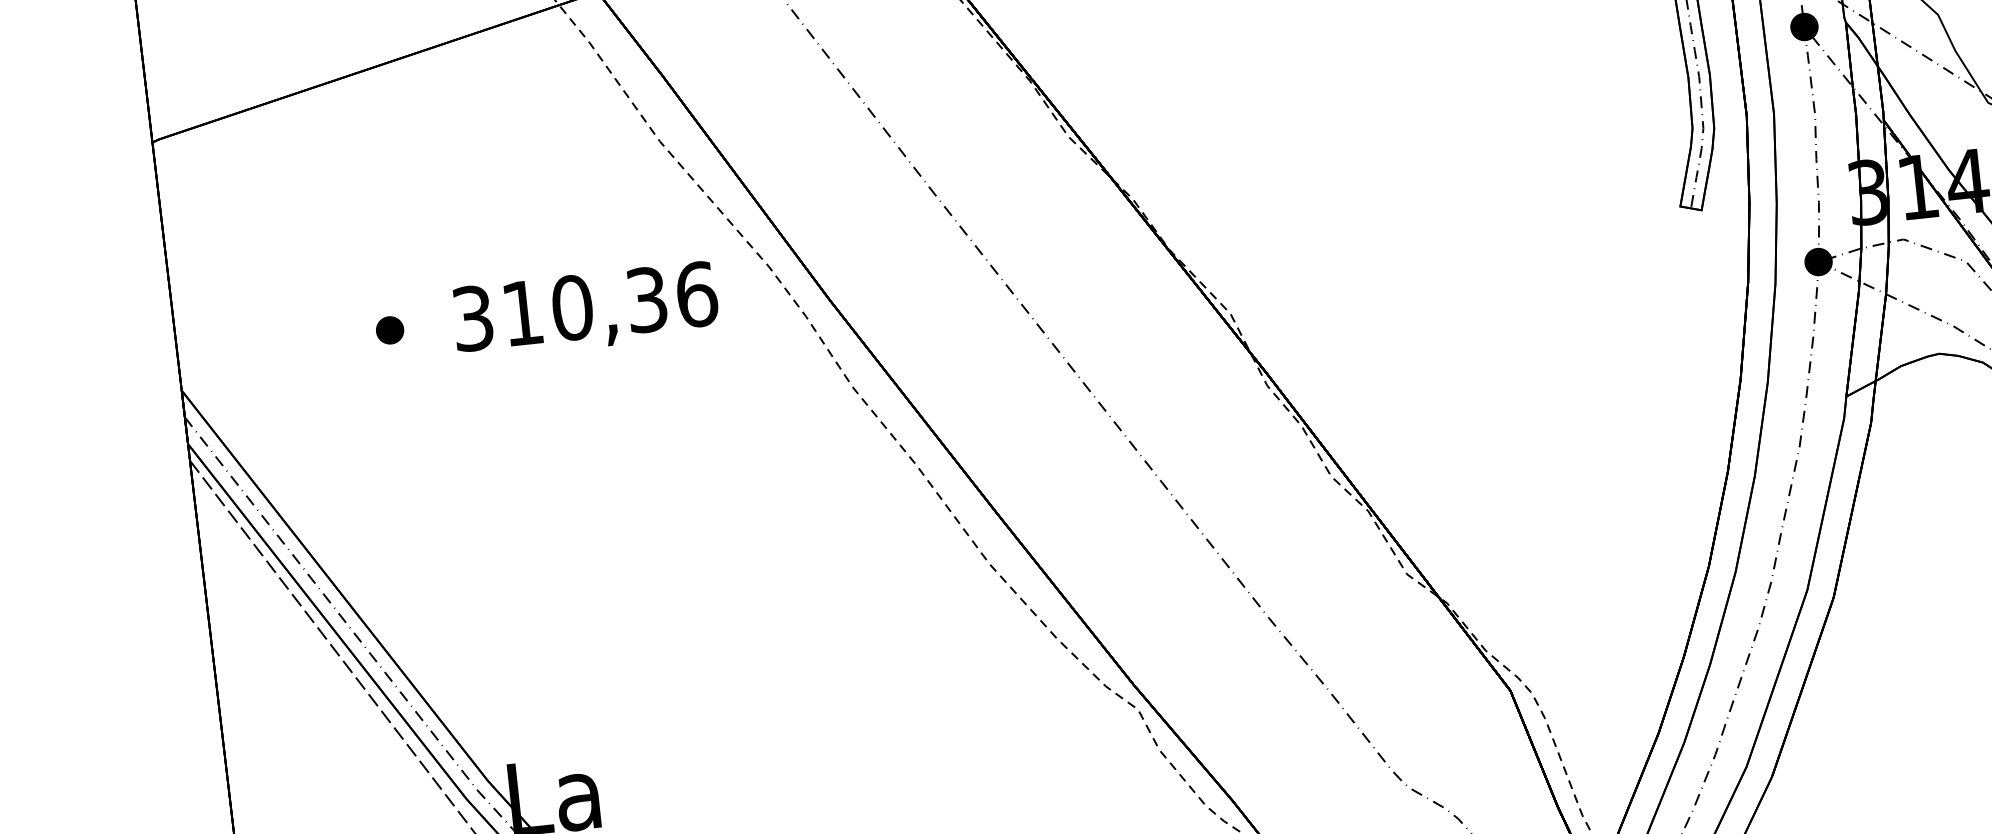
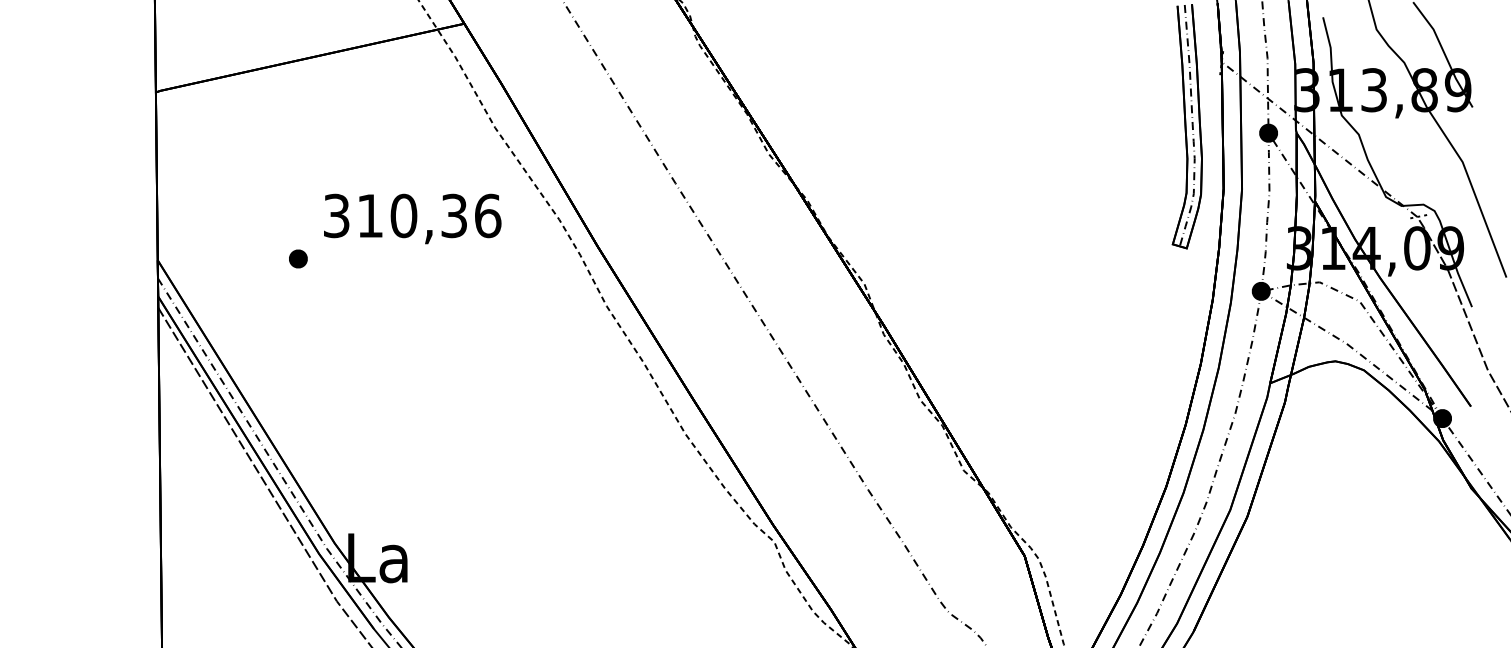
text: (585, 310) -> (412, 218), moved
part: (390, 329) -> (298, 258), moved

